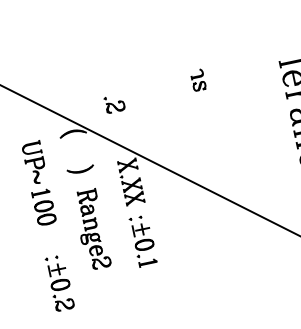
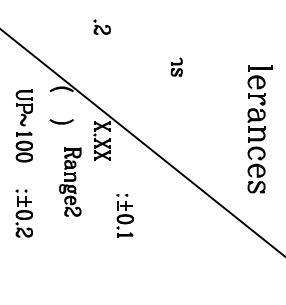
part: (113, 103) -> (101, 26), moved
part: (91, 229) -> (70, 181), moved
part: (142, 240) -> (124, 215), moved

